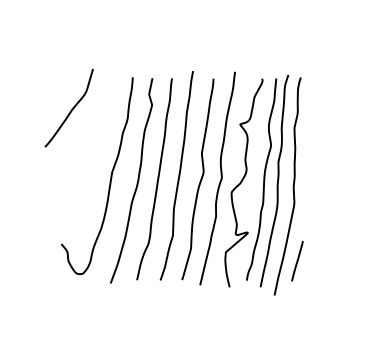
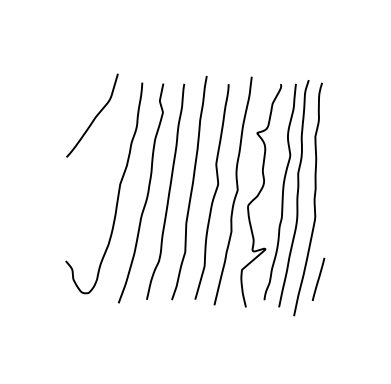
curve: (71, 109) -> (94, 117), moved

